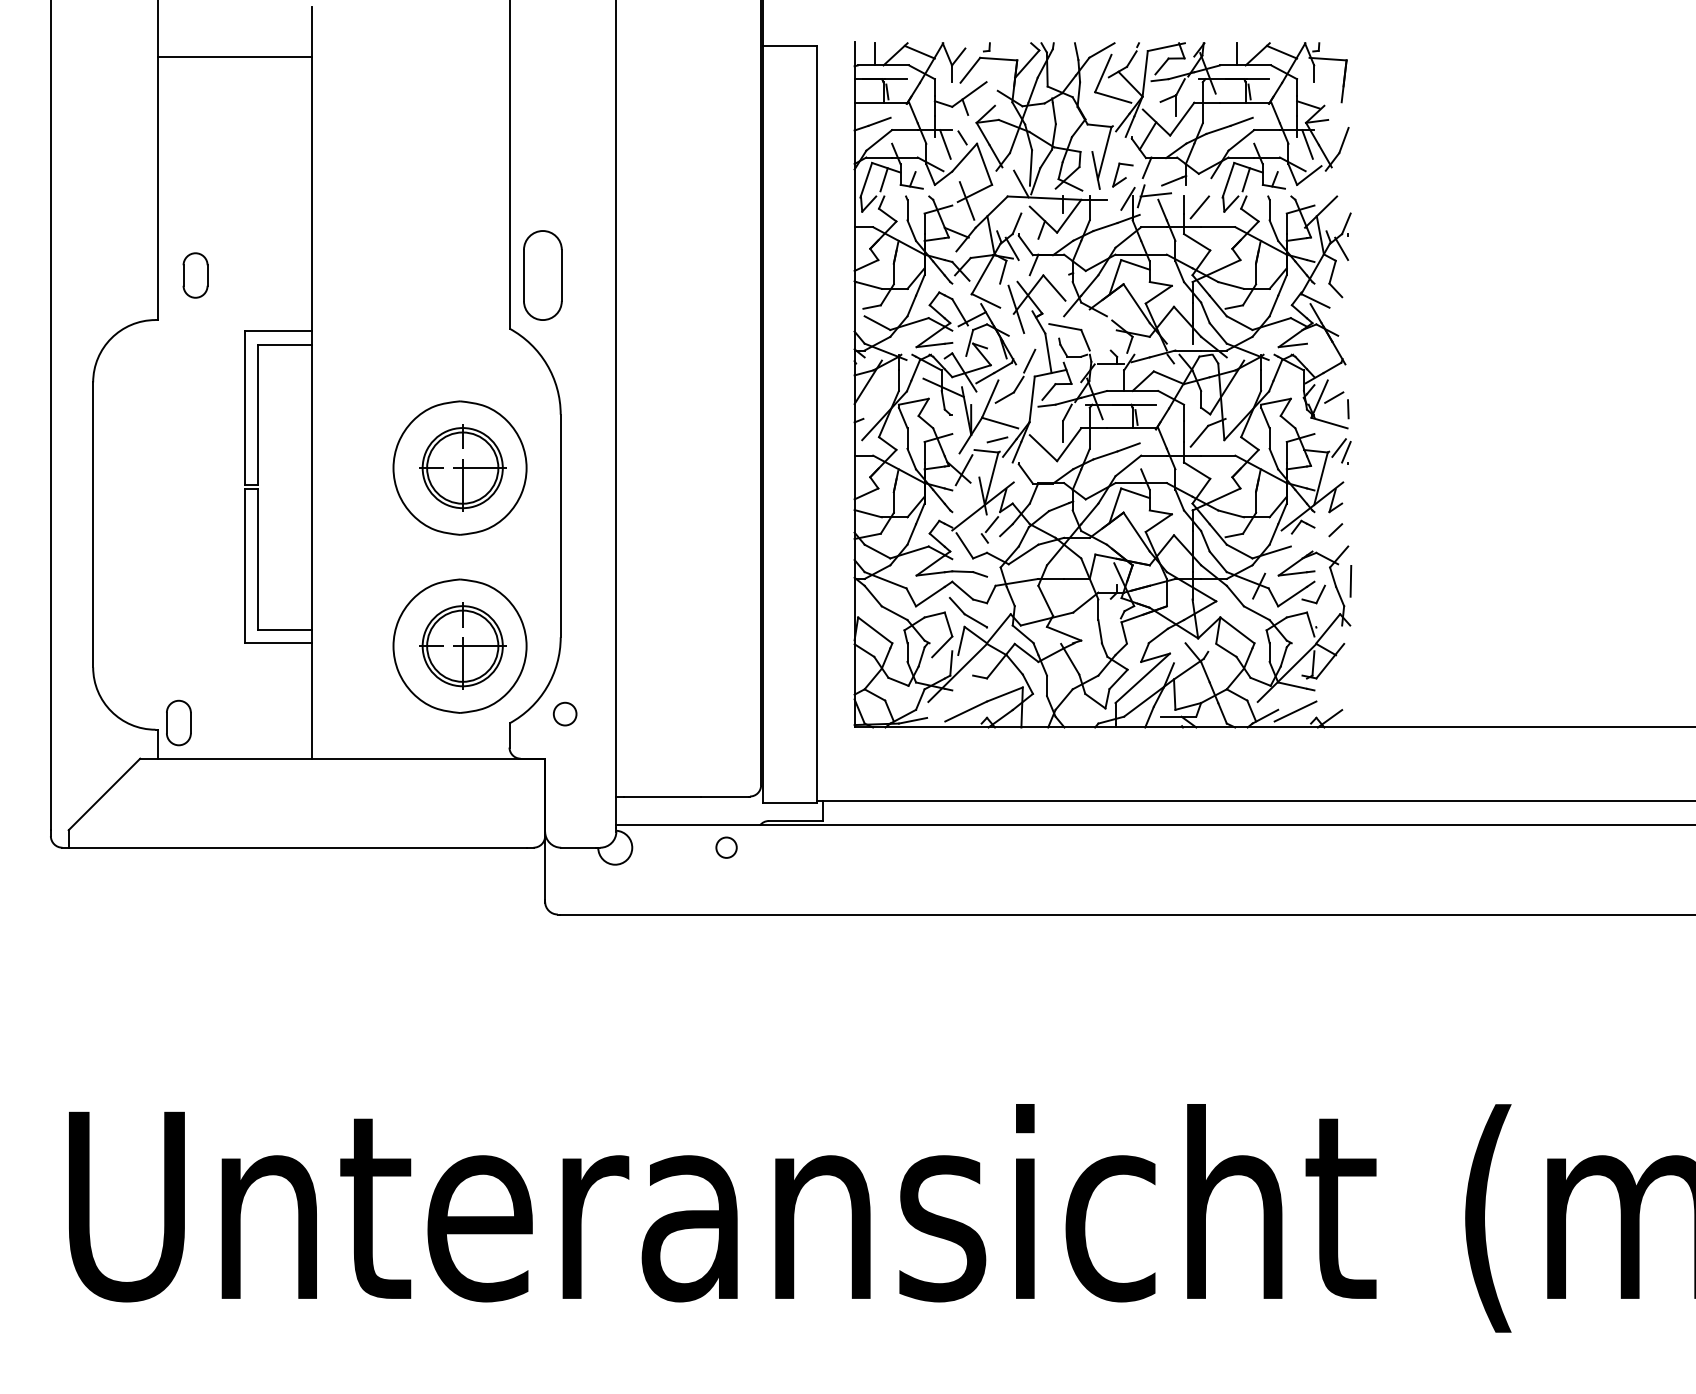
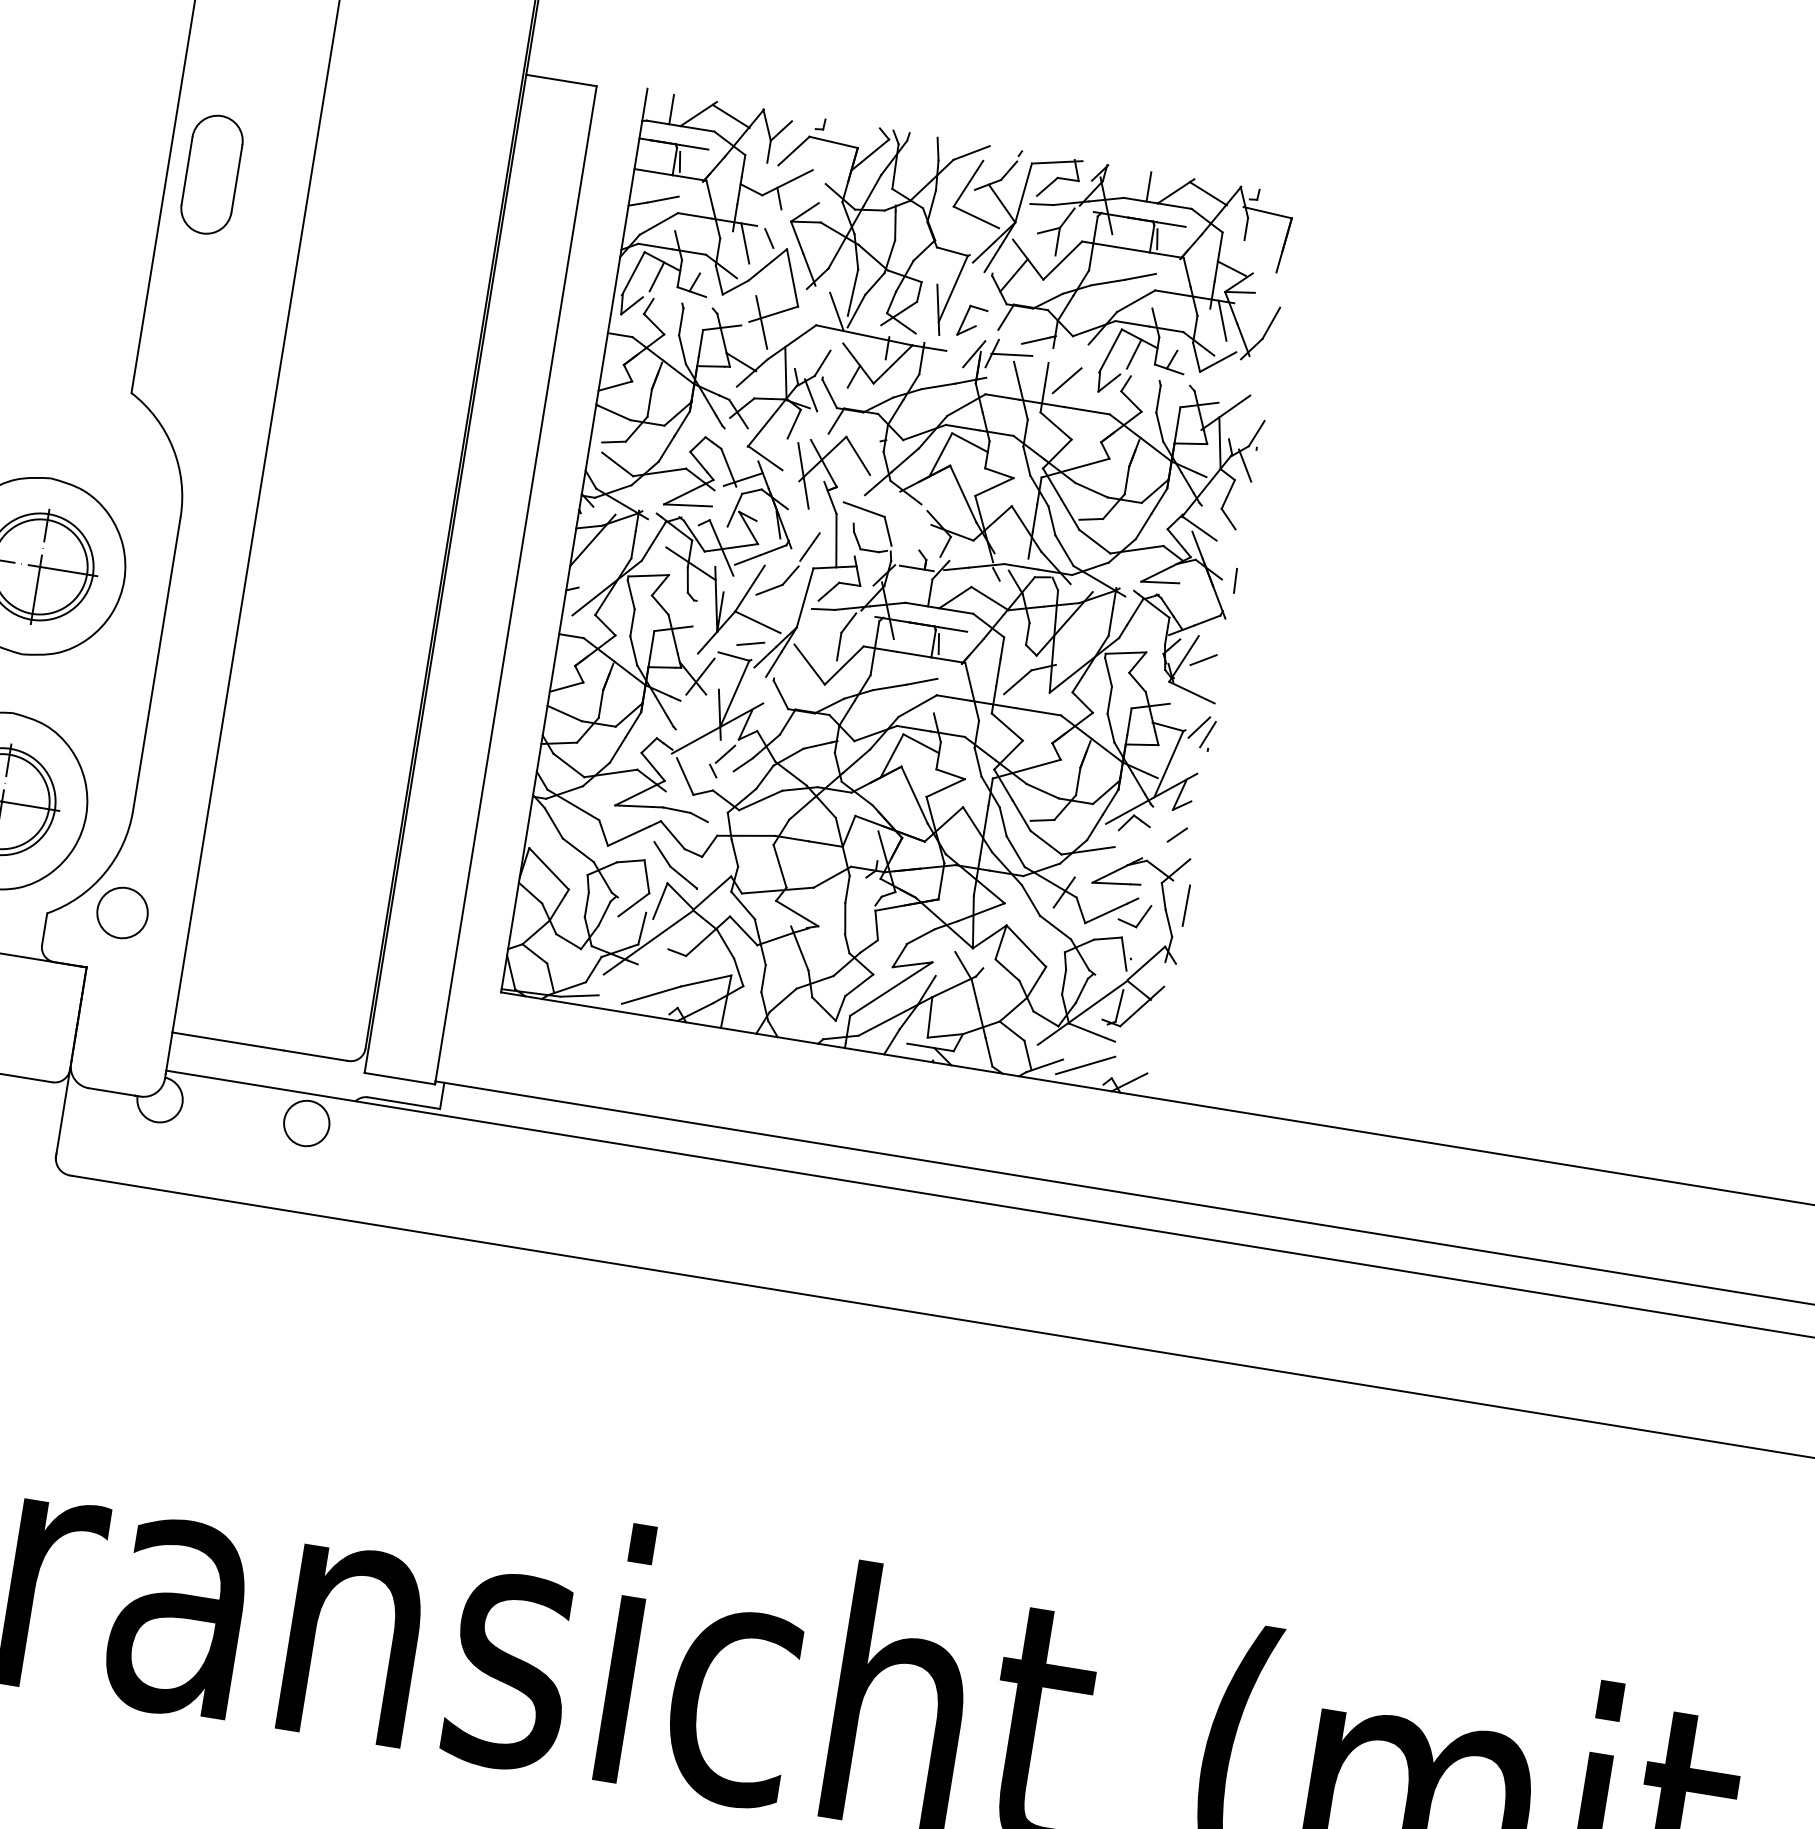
part: (542, 275) -> (211, 174), moved
line: (1348, 409) -> (1235, 581), moved
circle: (565, 714) -> (122, 913), size x1.67
circle: (726, 847) -> (306, 1123), size x1.67

